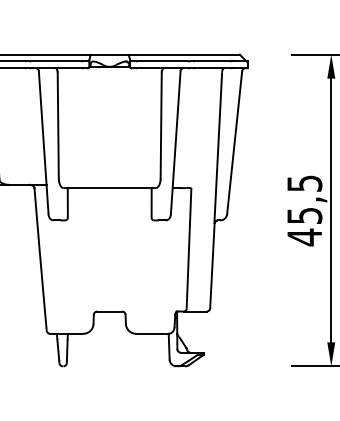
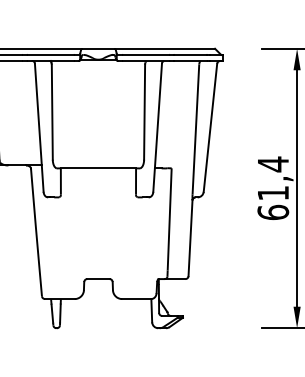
text: (304, 210) -> (273, 188), 45,5 -> 61,4

